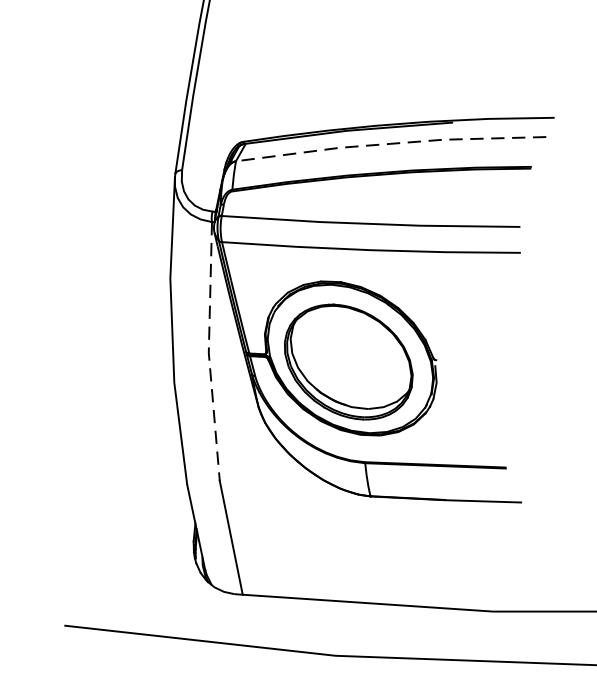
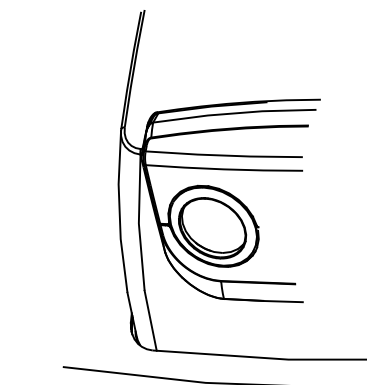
line: (390, 143) -> (234, 113), dashed -> solid
line: (208, 352) -> (138, 223), dashed -> solid

